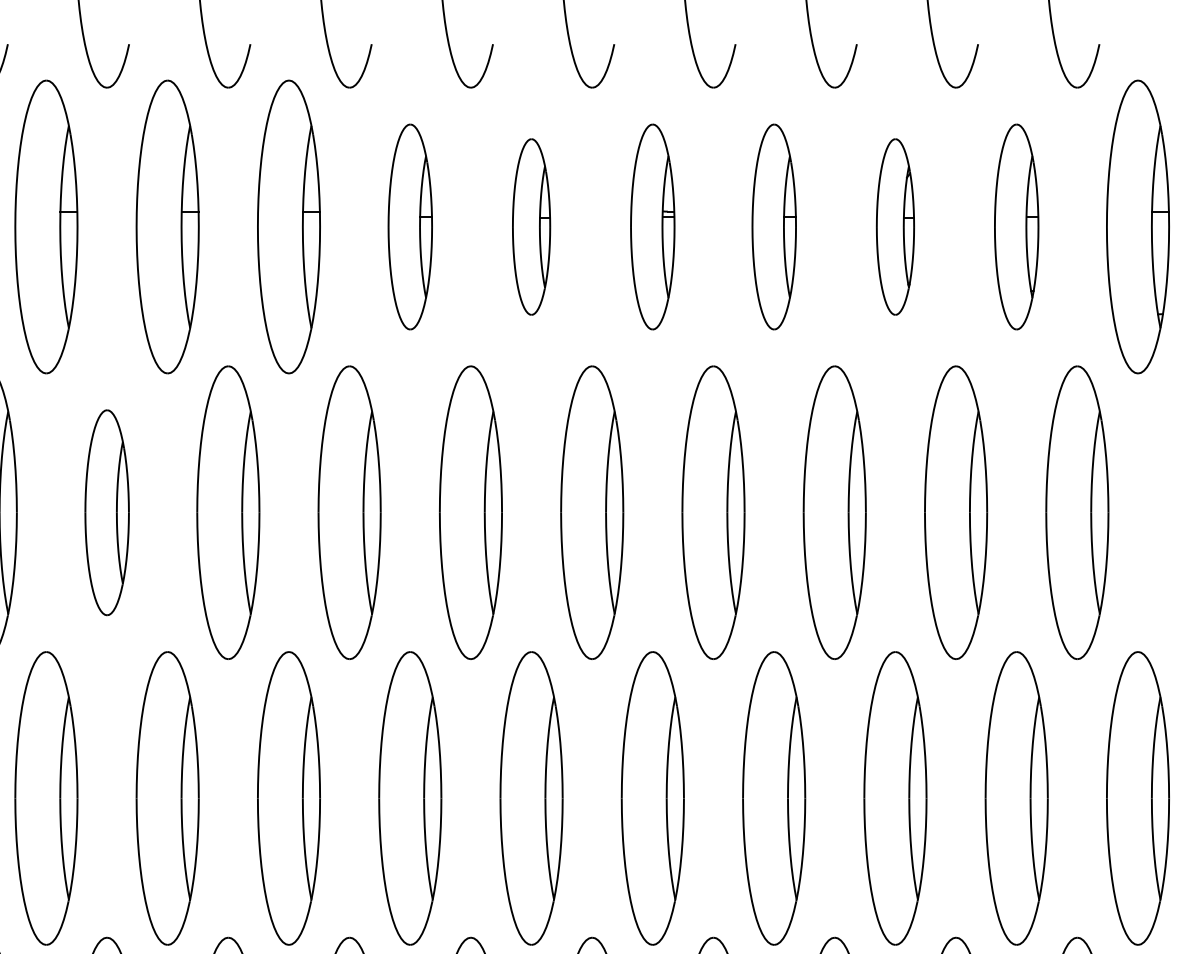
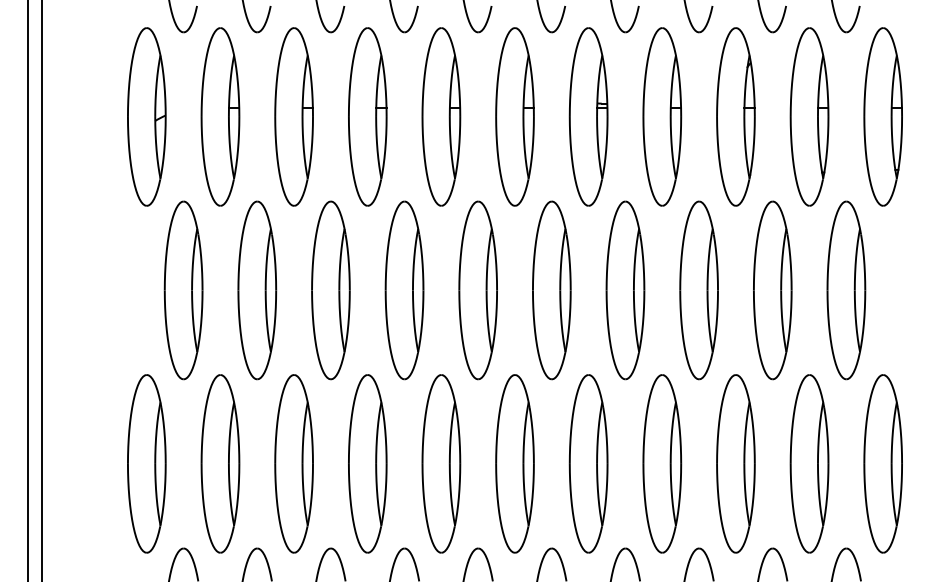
part: (410, 226) -> (441, 116), size x1.43
part: (530, 226) -> (514, 116), size x1.67
part: (652, 226) -> (588, 116), size x1.43
part: (774, 226) -> (662, 116), size x1.43
part: (894, 226) -> (735, 116), size x1.67
part: (1016, 226) -> (809, 116), size x1.43
part: (107, 512) -> (257, 290), size x1.43

